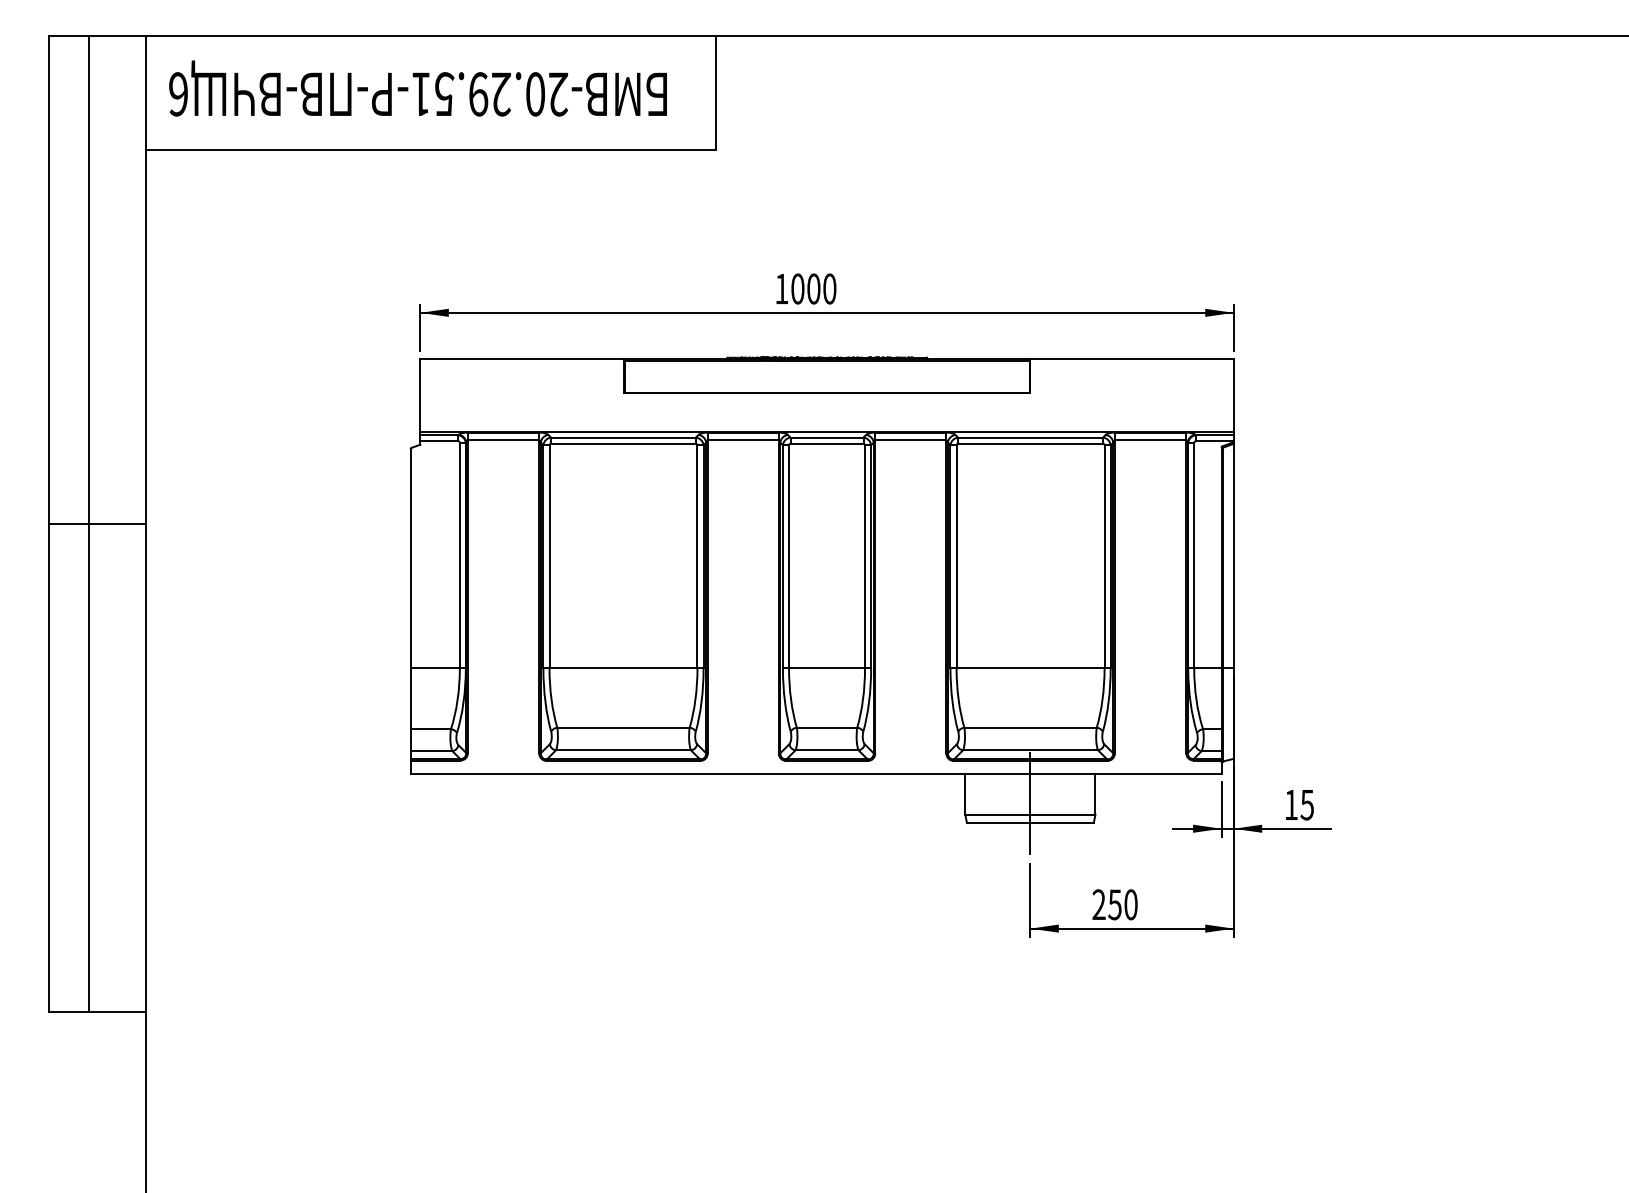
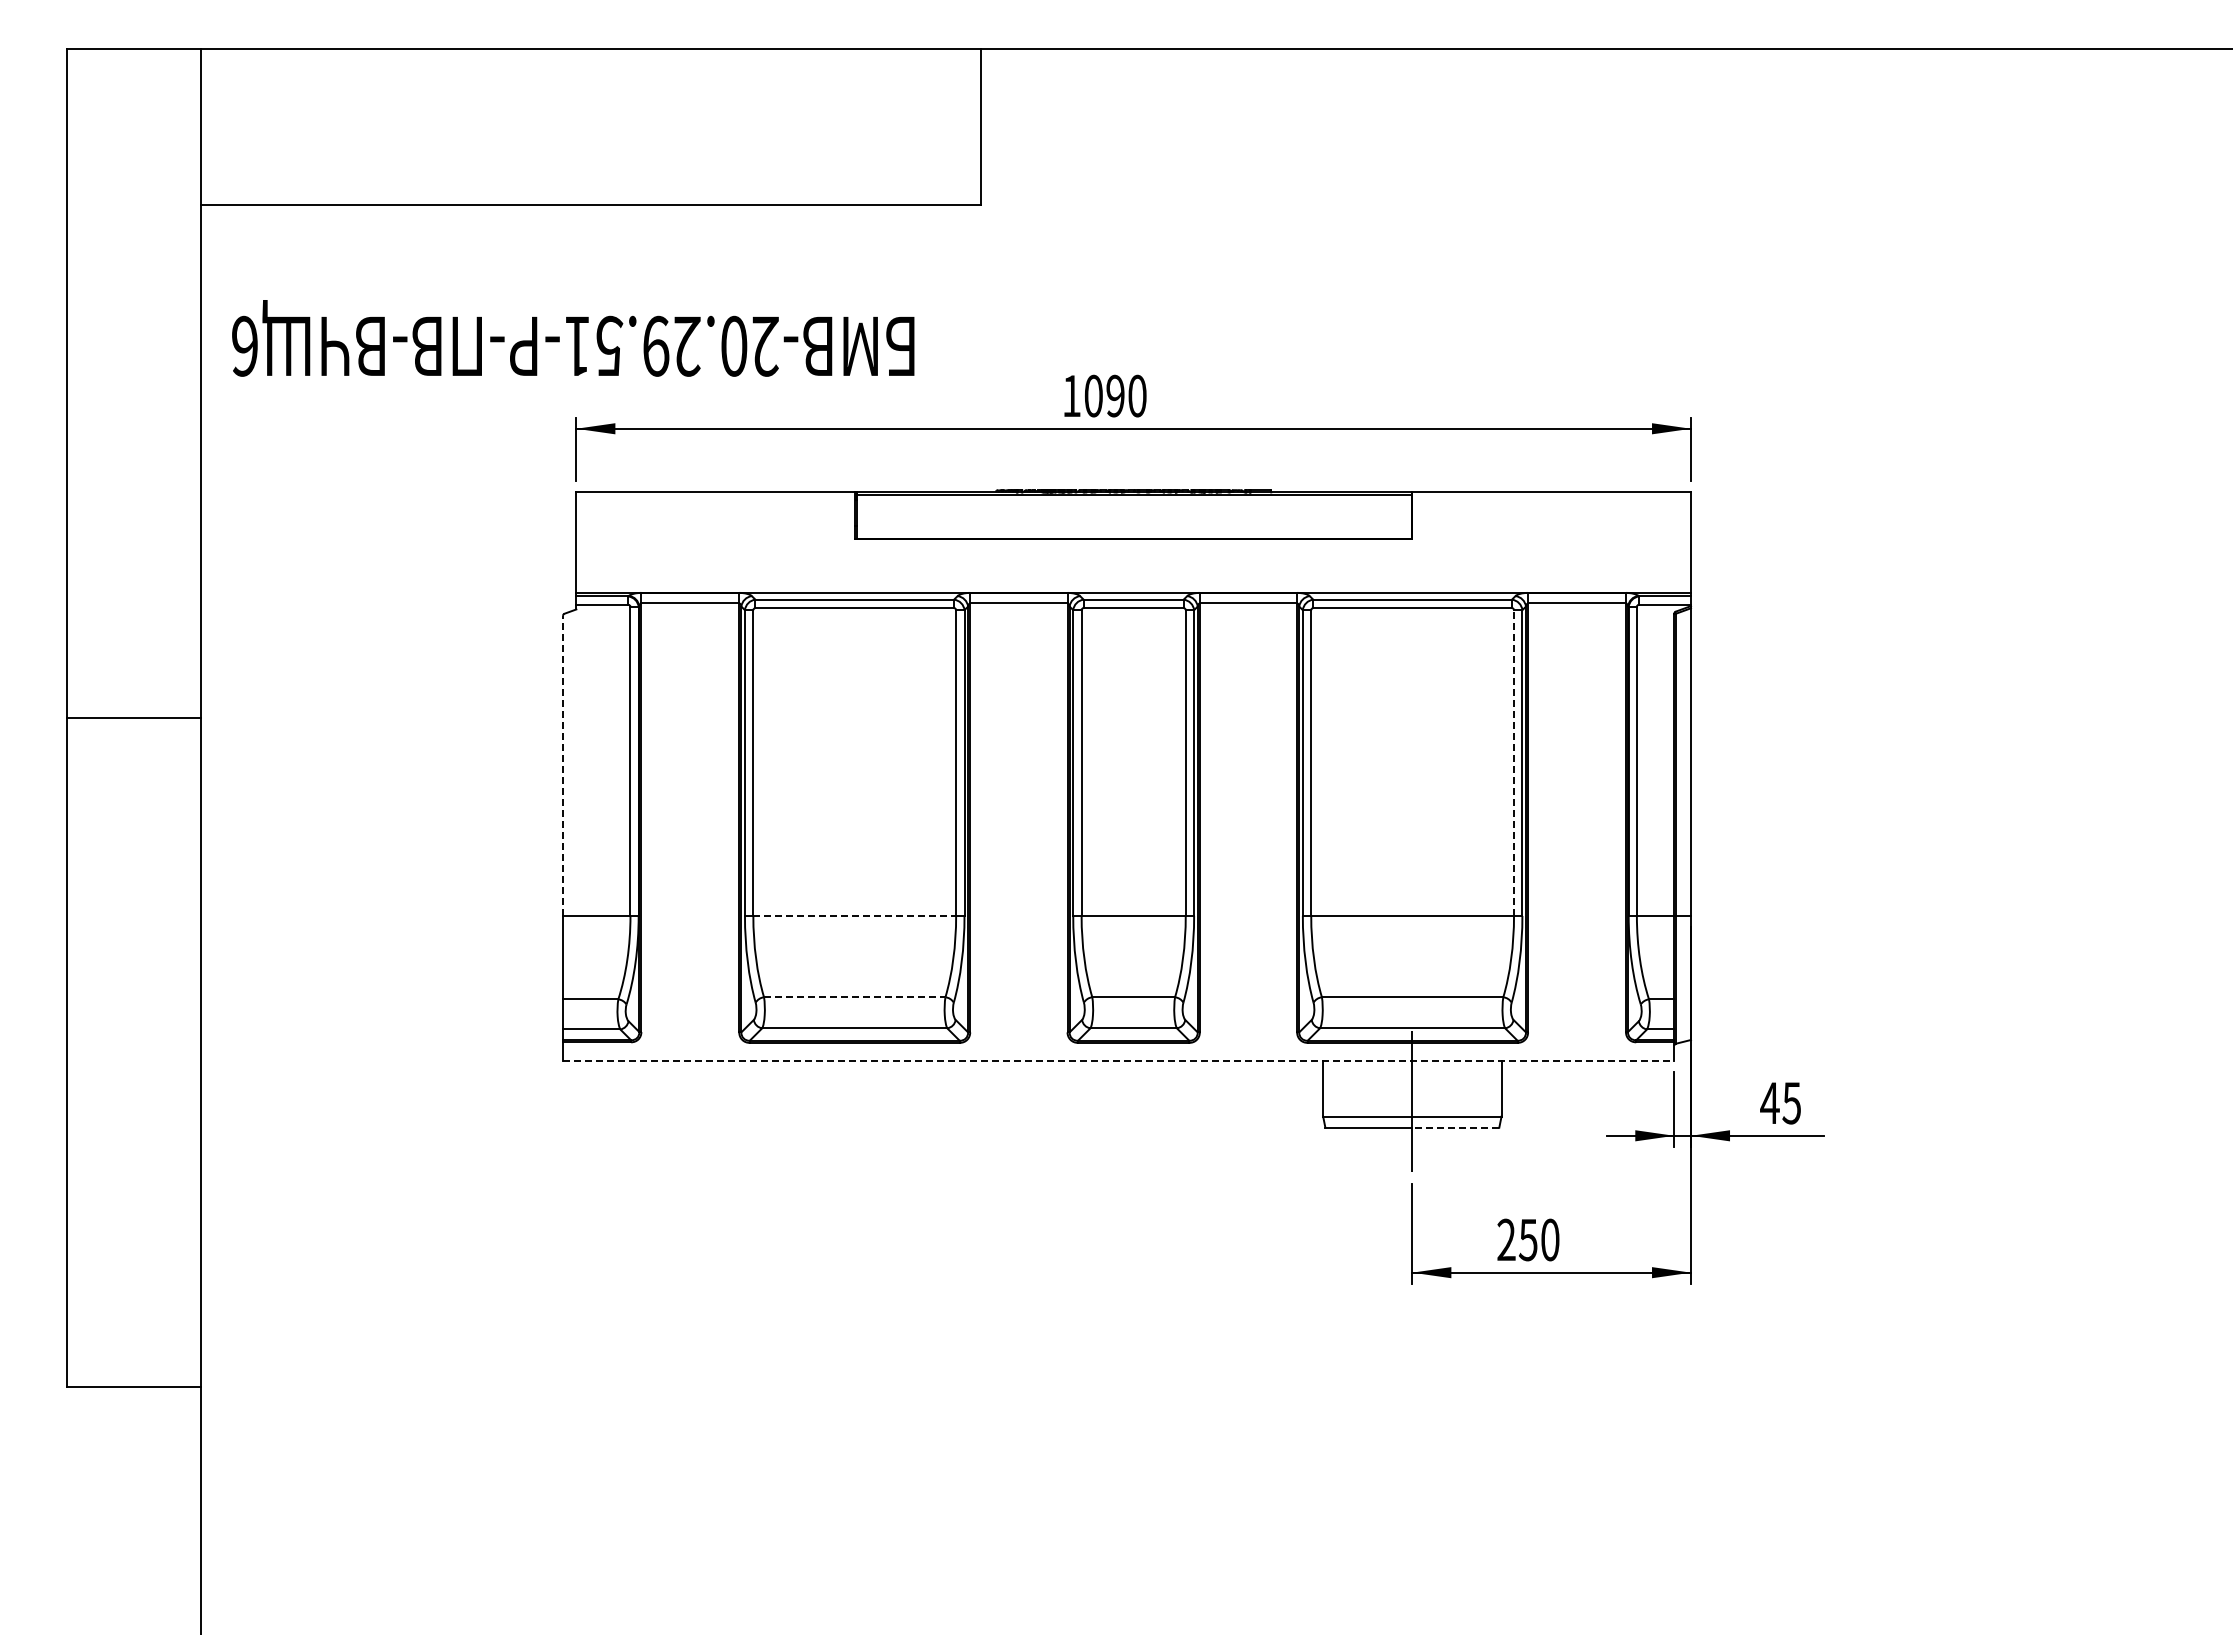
text: (418, 88) -> (573, 338), moved
text: (813, 288) -> (1115, 395), 1000 -> 1090
line: (89, 523) -> (122, 717), removed
line: (1104, 557) -> (1514, 763), solid -> dashed
line: (410, 558) -> (562, 765), solid -> dashed
line: (624, 668) -> (855, 915), solid -> dashed
line: (623, 727) -> (854, 997), solid -> dashed
line: (815, 773) -> (1118, 1060), solid -> dashed
text: (1290, 804) -> (1769, 1102), 15 -> 45
line: (1061, 822) -> (1455, 1127), solid -> dashed

